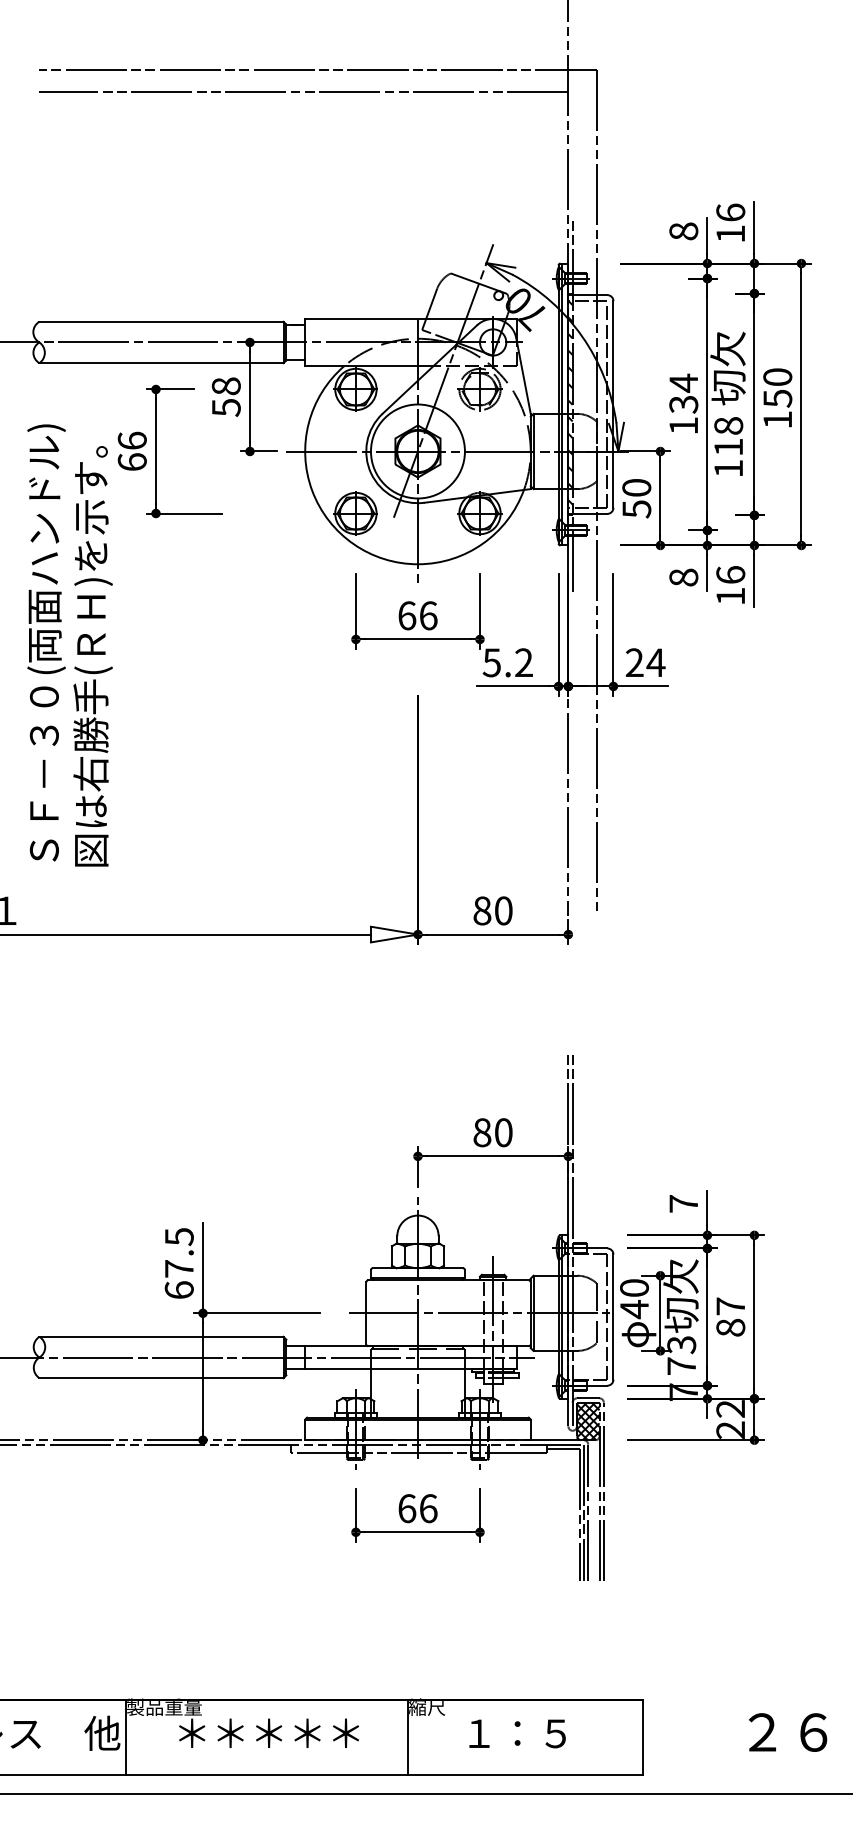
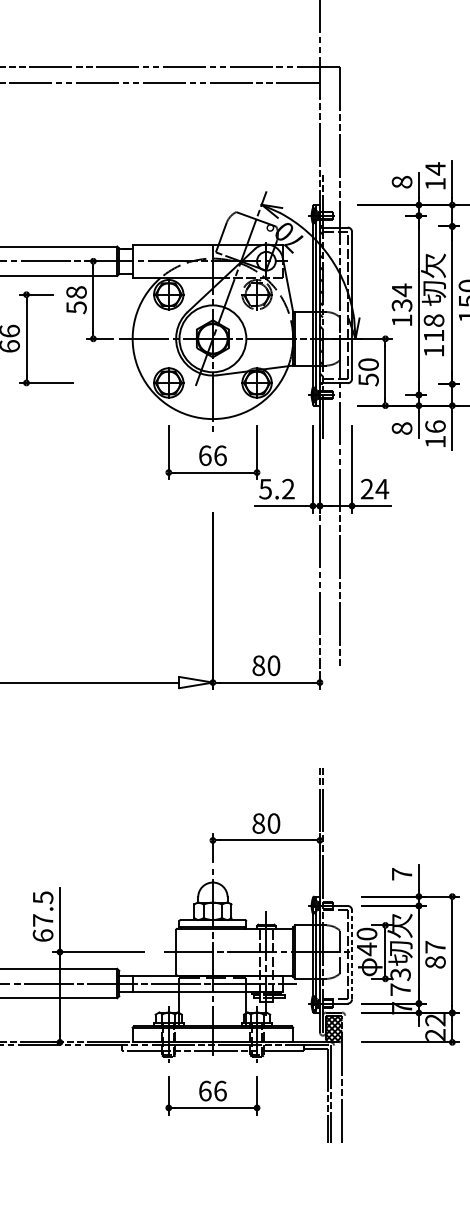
text: (730, 212) -> (435, 168), 16 -> 14
line: (613, 1317) -> (352, 955), solid -> dashed
line: (603, 1491) -> (344, 1078), removed
line: (588, 1512) -> (334, 1093), removed

